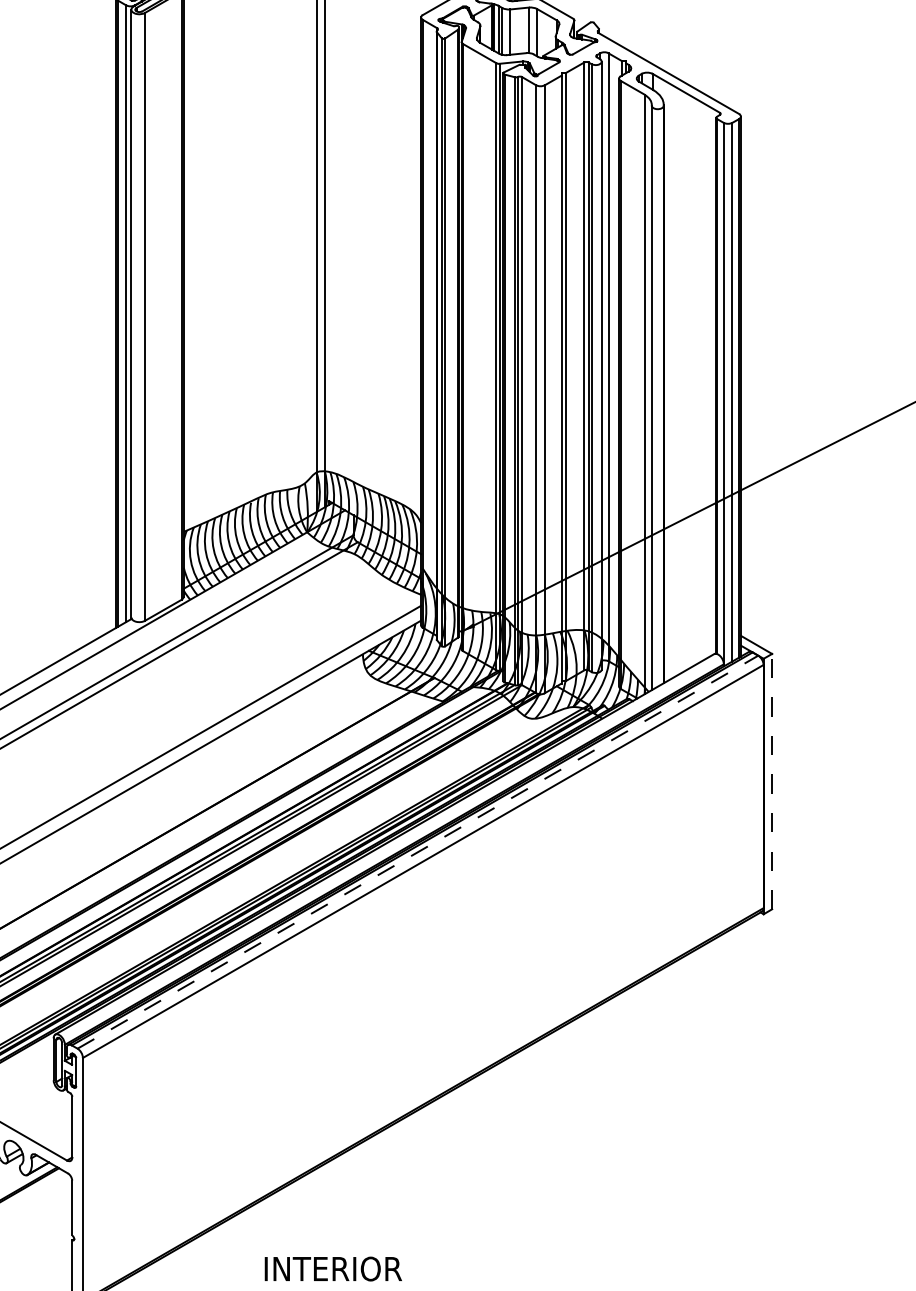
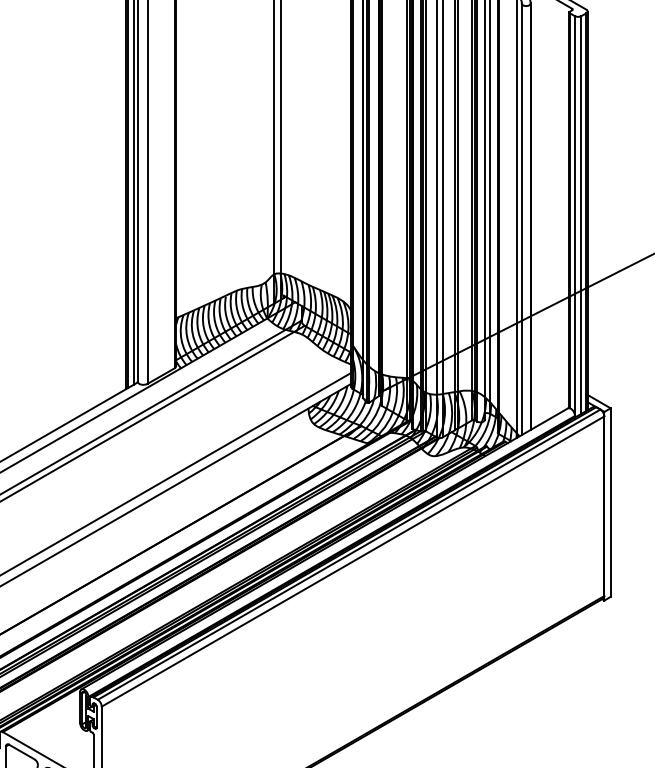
line: (772, 781) -> (610, 502), dashed -> solid
line: (417, 852) -> (348, 554), dashed -> solid

